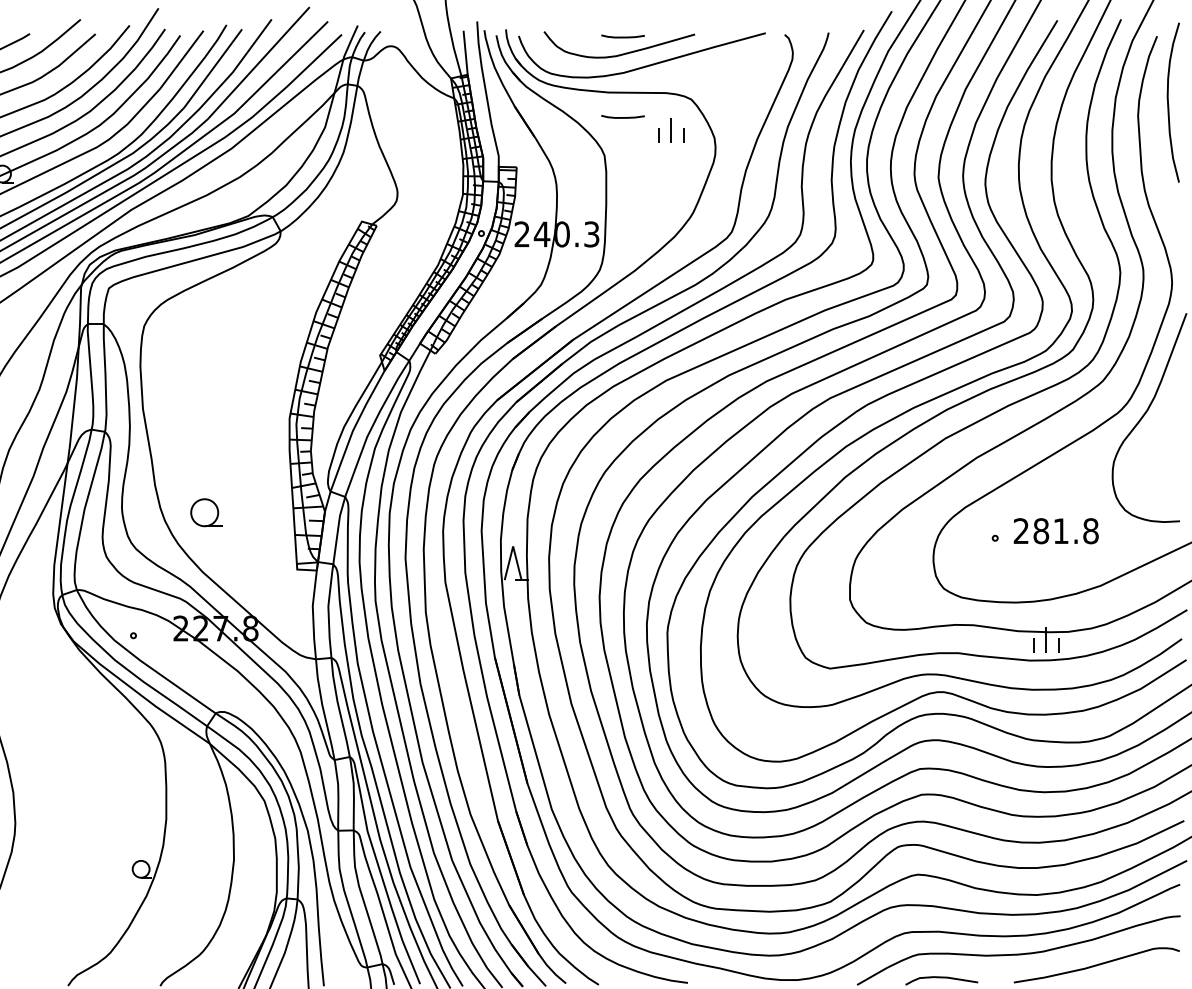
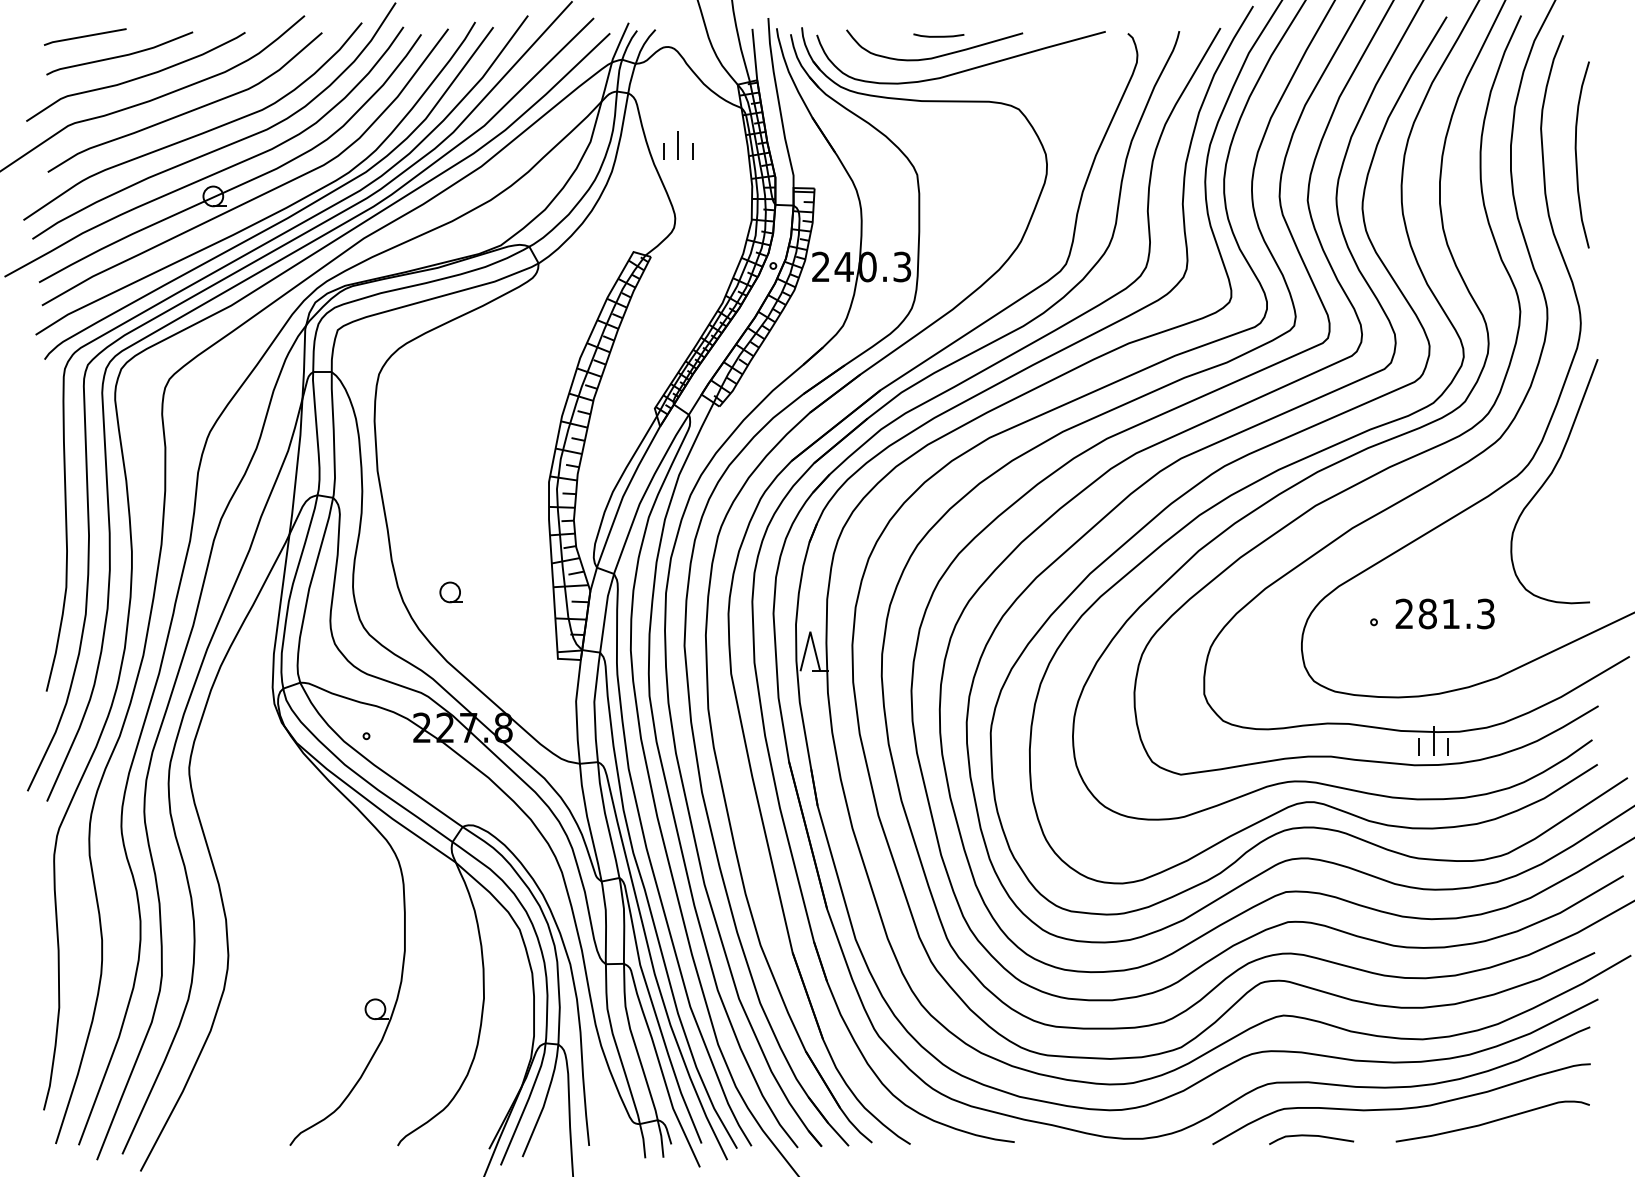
curve: (1168, 102) -> (1576, 154), moved
curve: (622, 116) -> (938, 129), removed
part: (671, 130) -> (678, 145), moved
part: (205, 512) -> (450, 592), size x0.62
text: (1091, 530) -> (1486, 613), 281.8 -> 281.3

